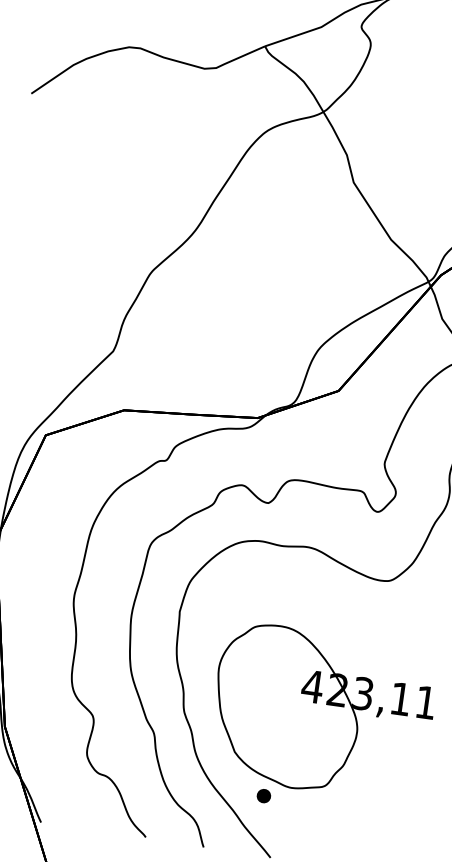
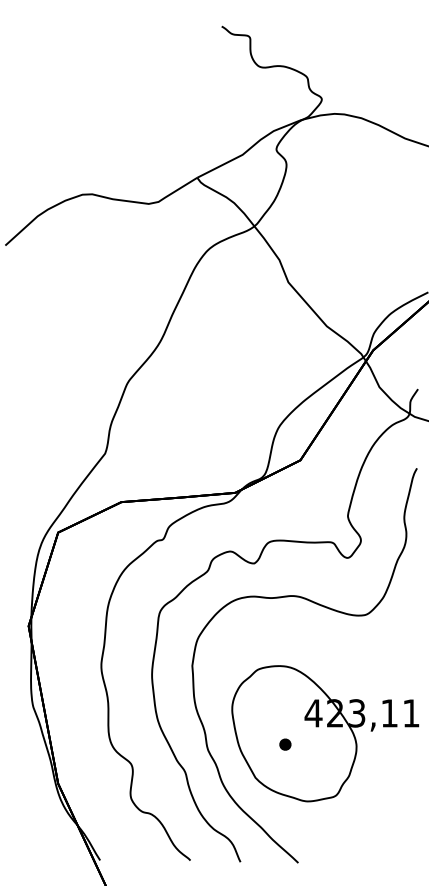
part: (264, 795) -> (285, 744), moved

